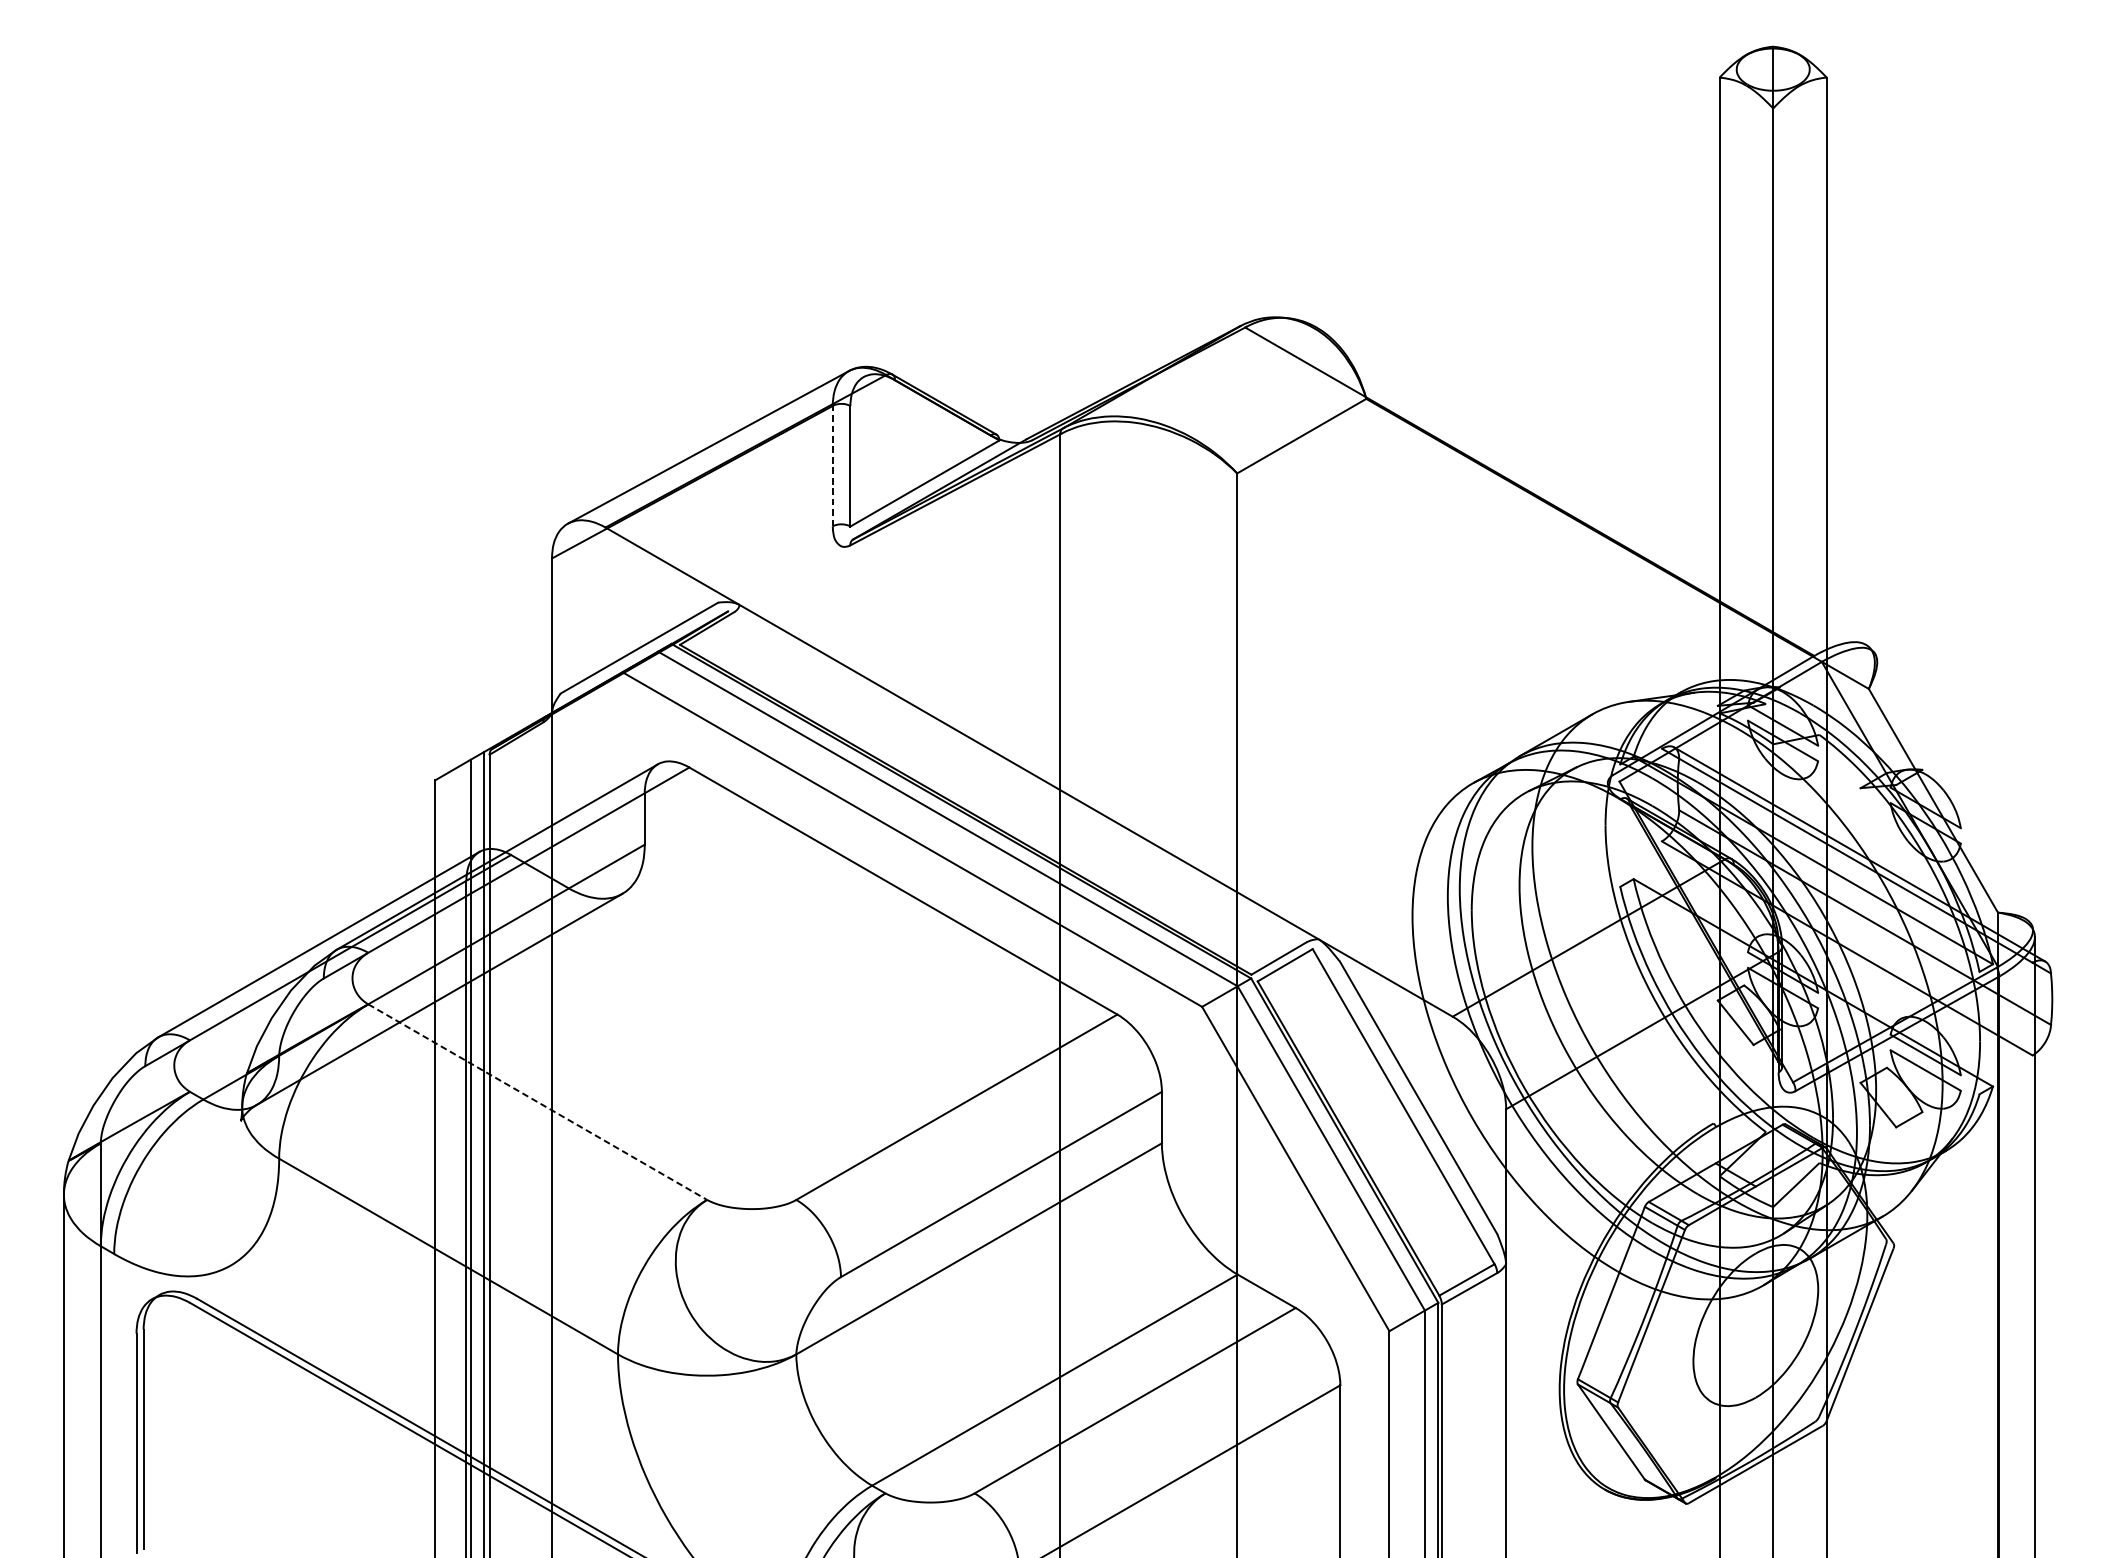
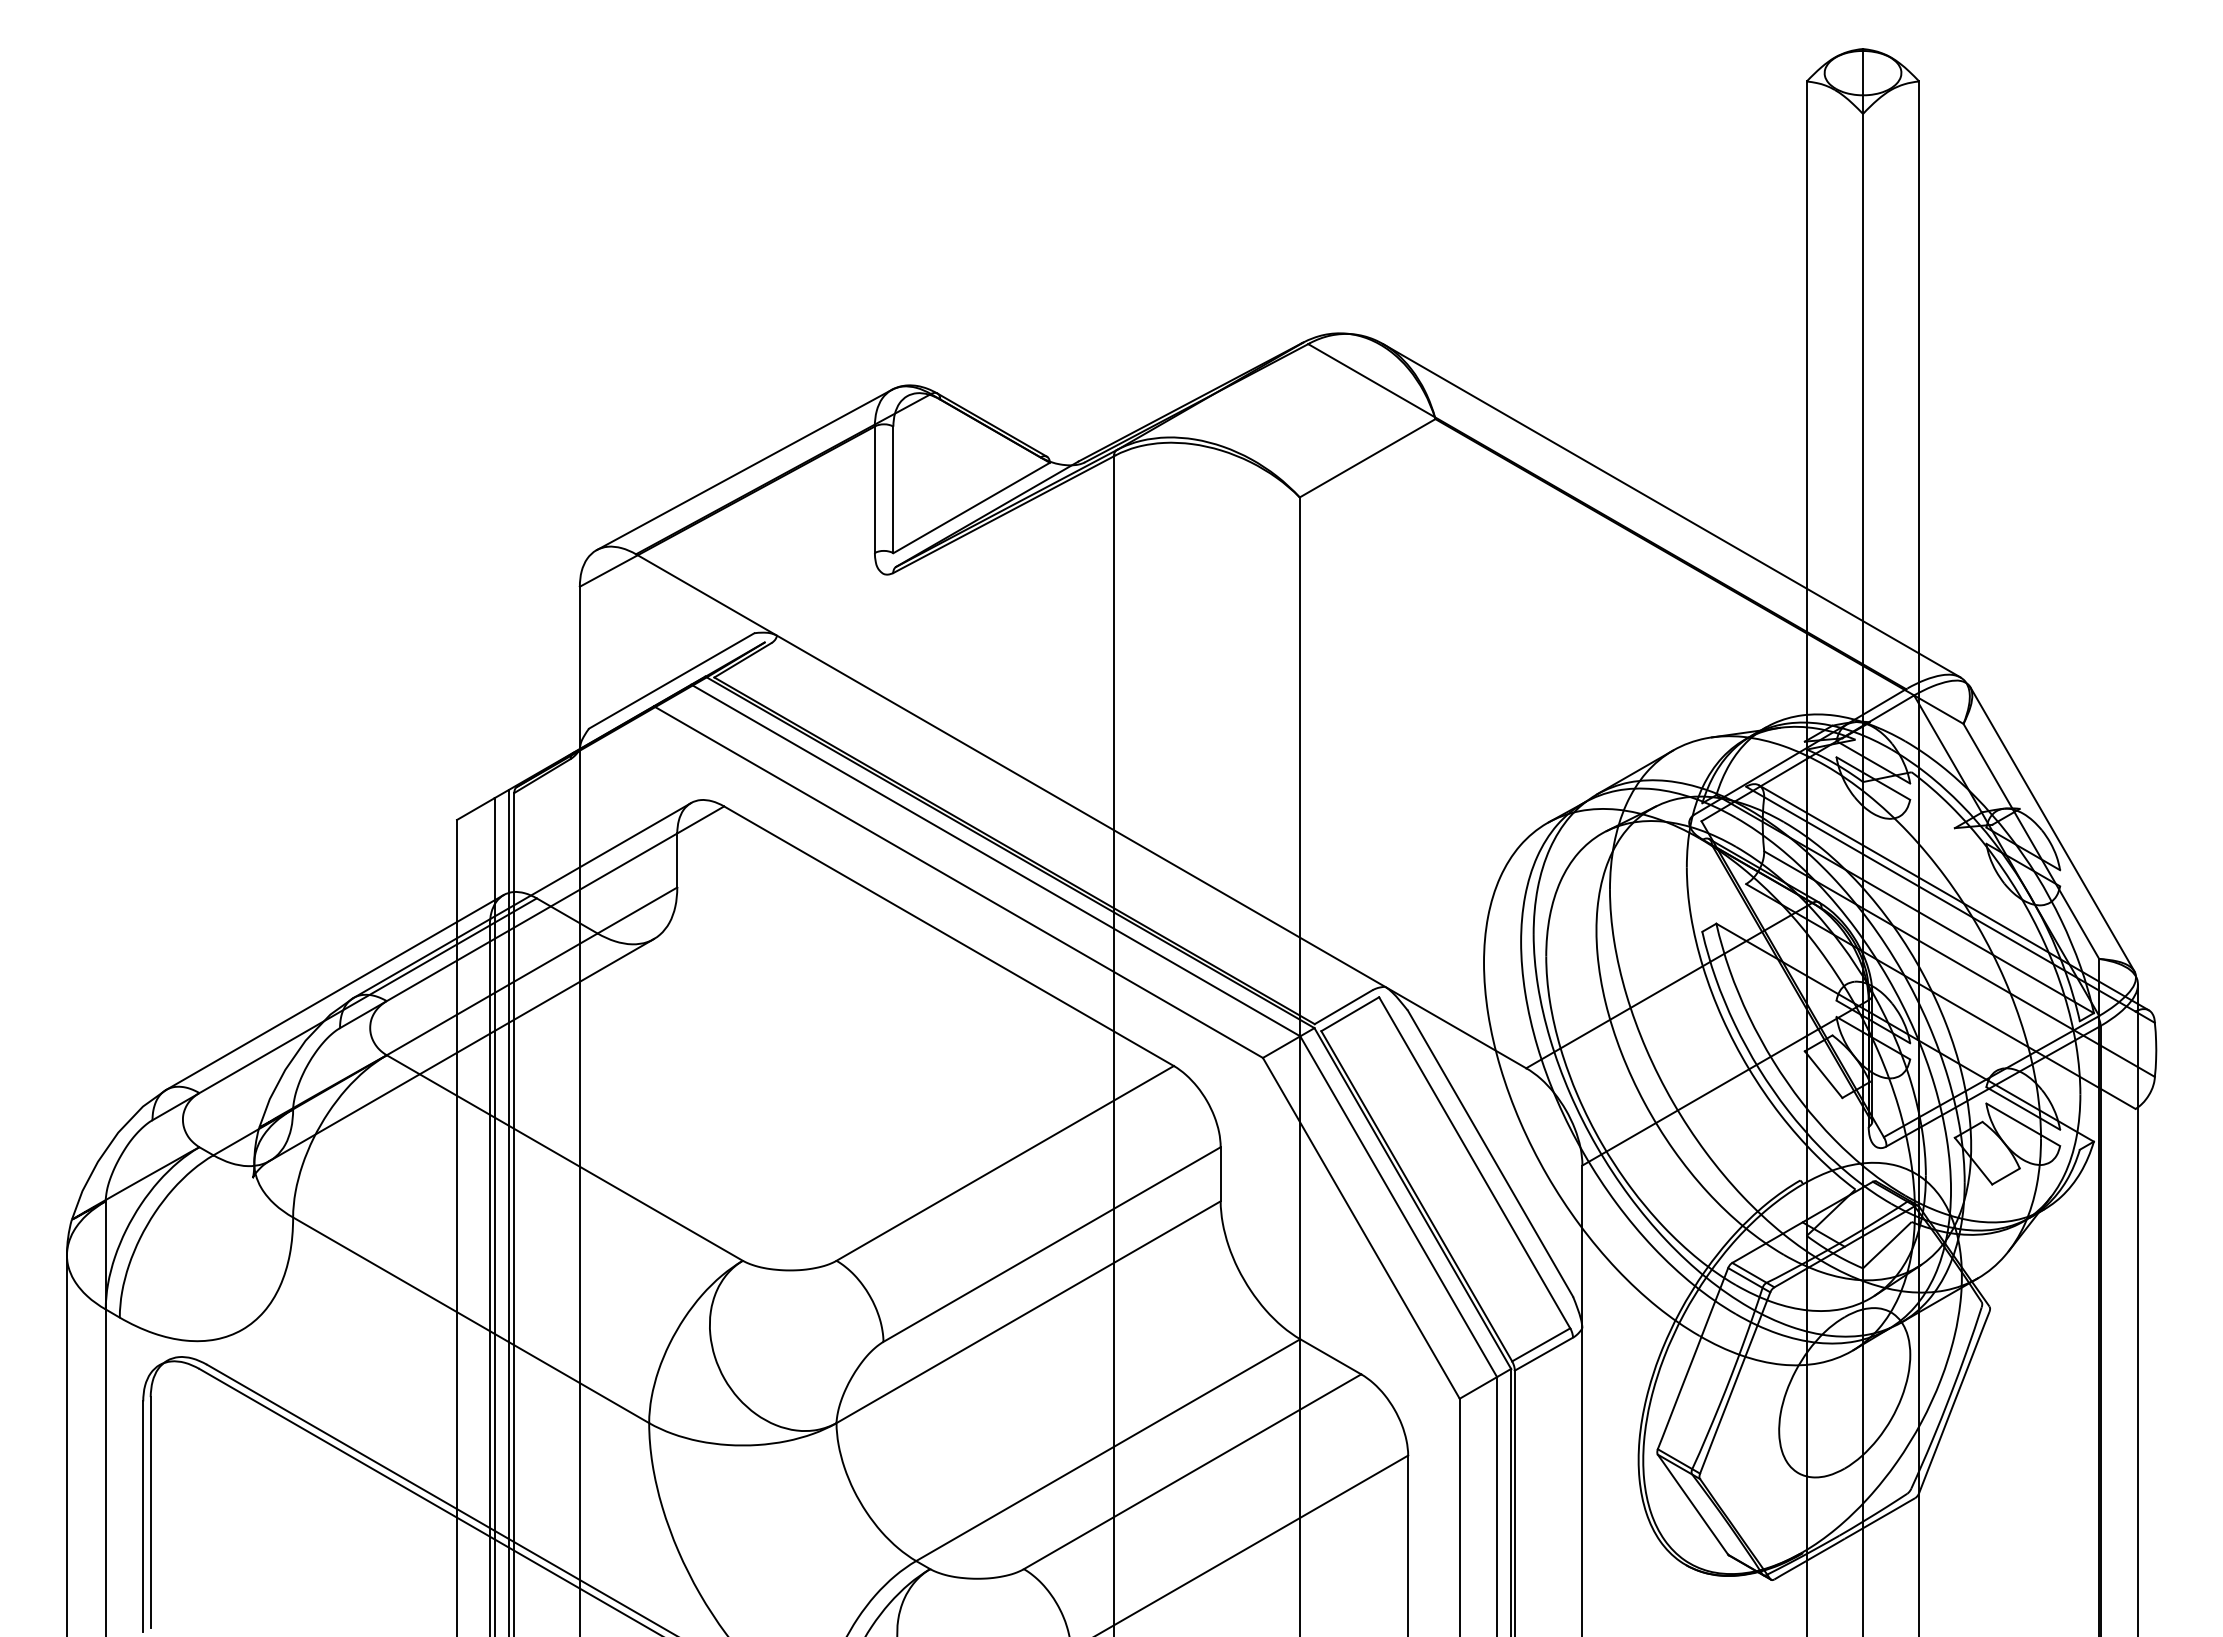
line: (832, 465) -> (874, 489), dashed -> solid
line: (1590, 485) -> (1671, 510), added
line: (1953, 789) -> (2052, 829), added
line: (537, 1102) -> (564, 1158), dashed -> solid

